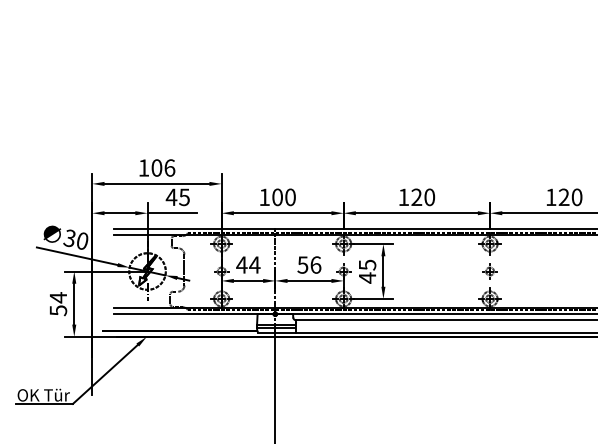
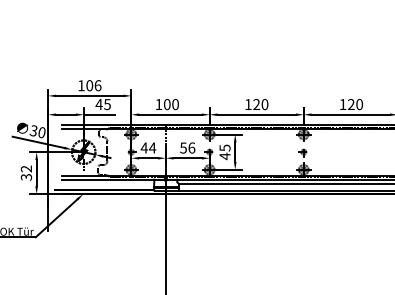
text: (56, 303) -> (25, 172), 54 -> 32

